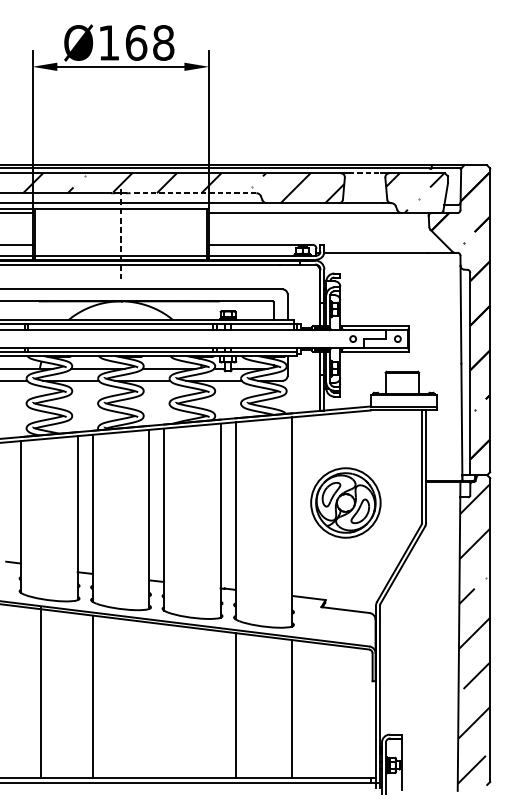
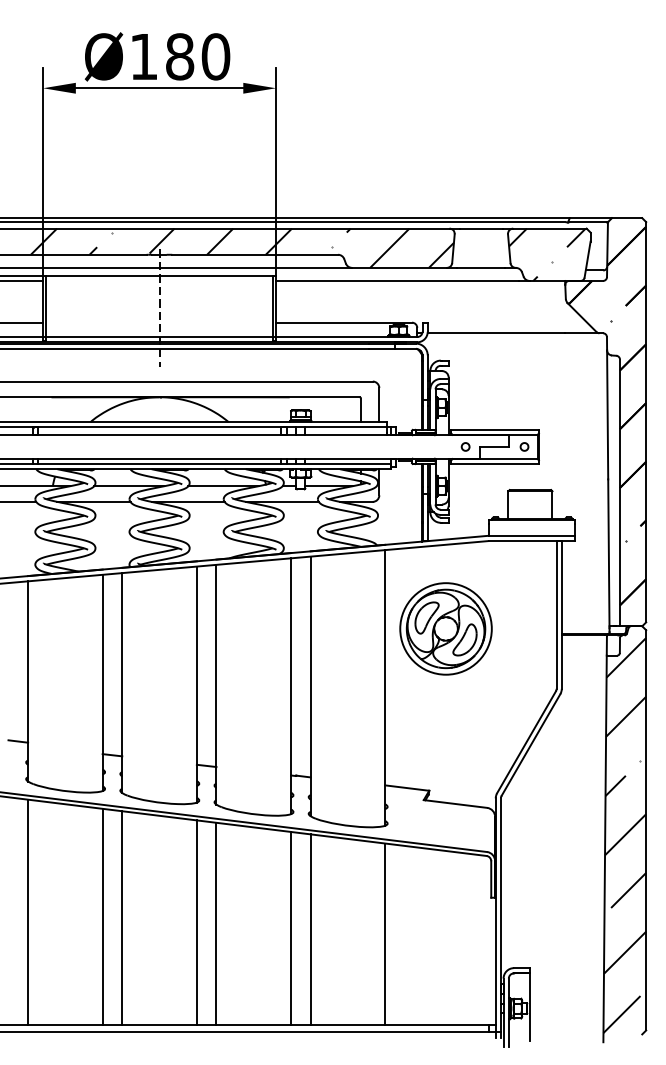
text: (150, 42) -> (198, 56), Ø168 -> Ø180
line: (365, 173) -> (481, 228), dashed -> solid
line: (193, 192) -> (255, 254), dashed -> solid
part: (345, 502) -> (445, 628), moved
line: (41, 692) -> (28, 912), moved
line: (77, 695) -> (102, 916), added
line: (148, 700) -> (196, 922), added
line: (164, 700) -> (216, 923), added
line: (221, 704) -> (291, 928), added

